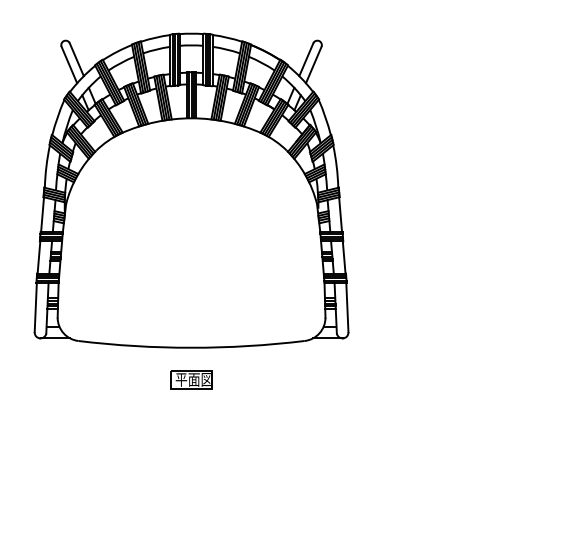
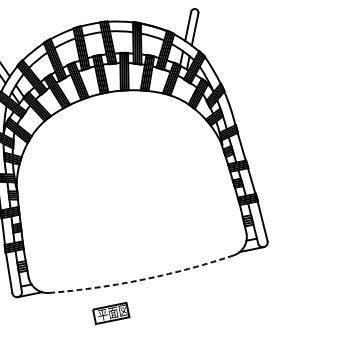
arc: (191, 347) -> (142, 279), solid -> dashed
part: (191, 379) -> (111, 313), moved

